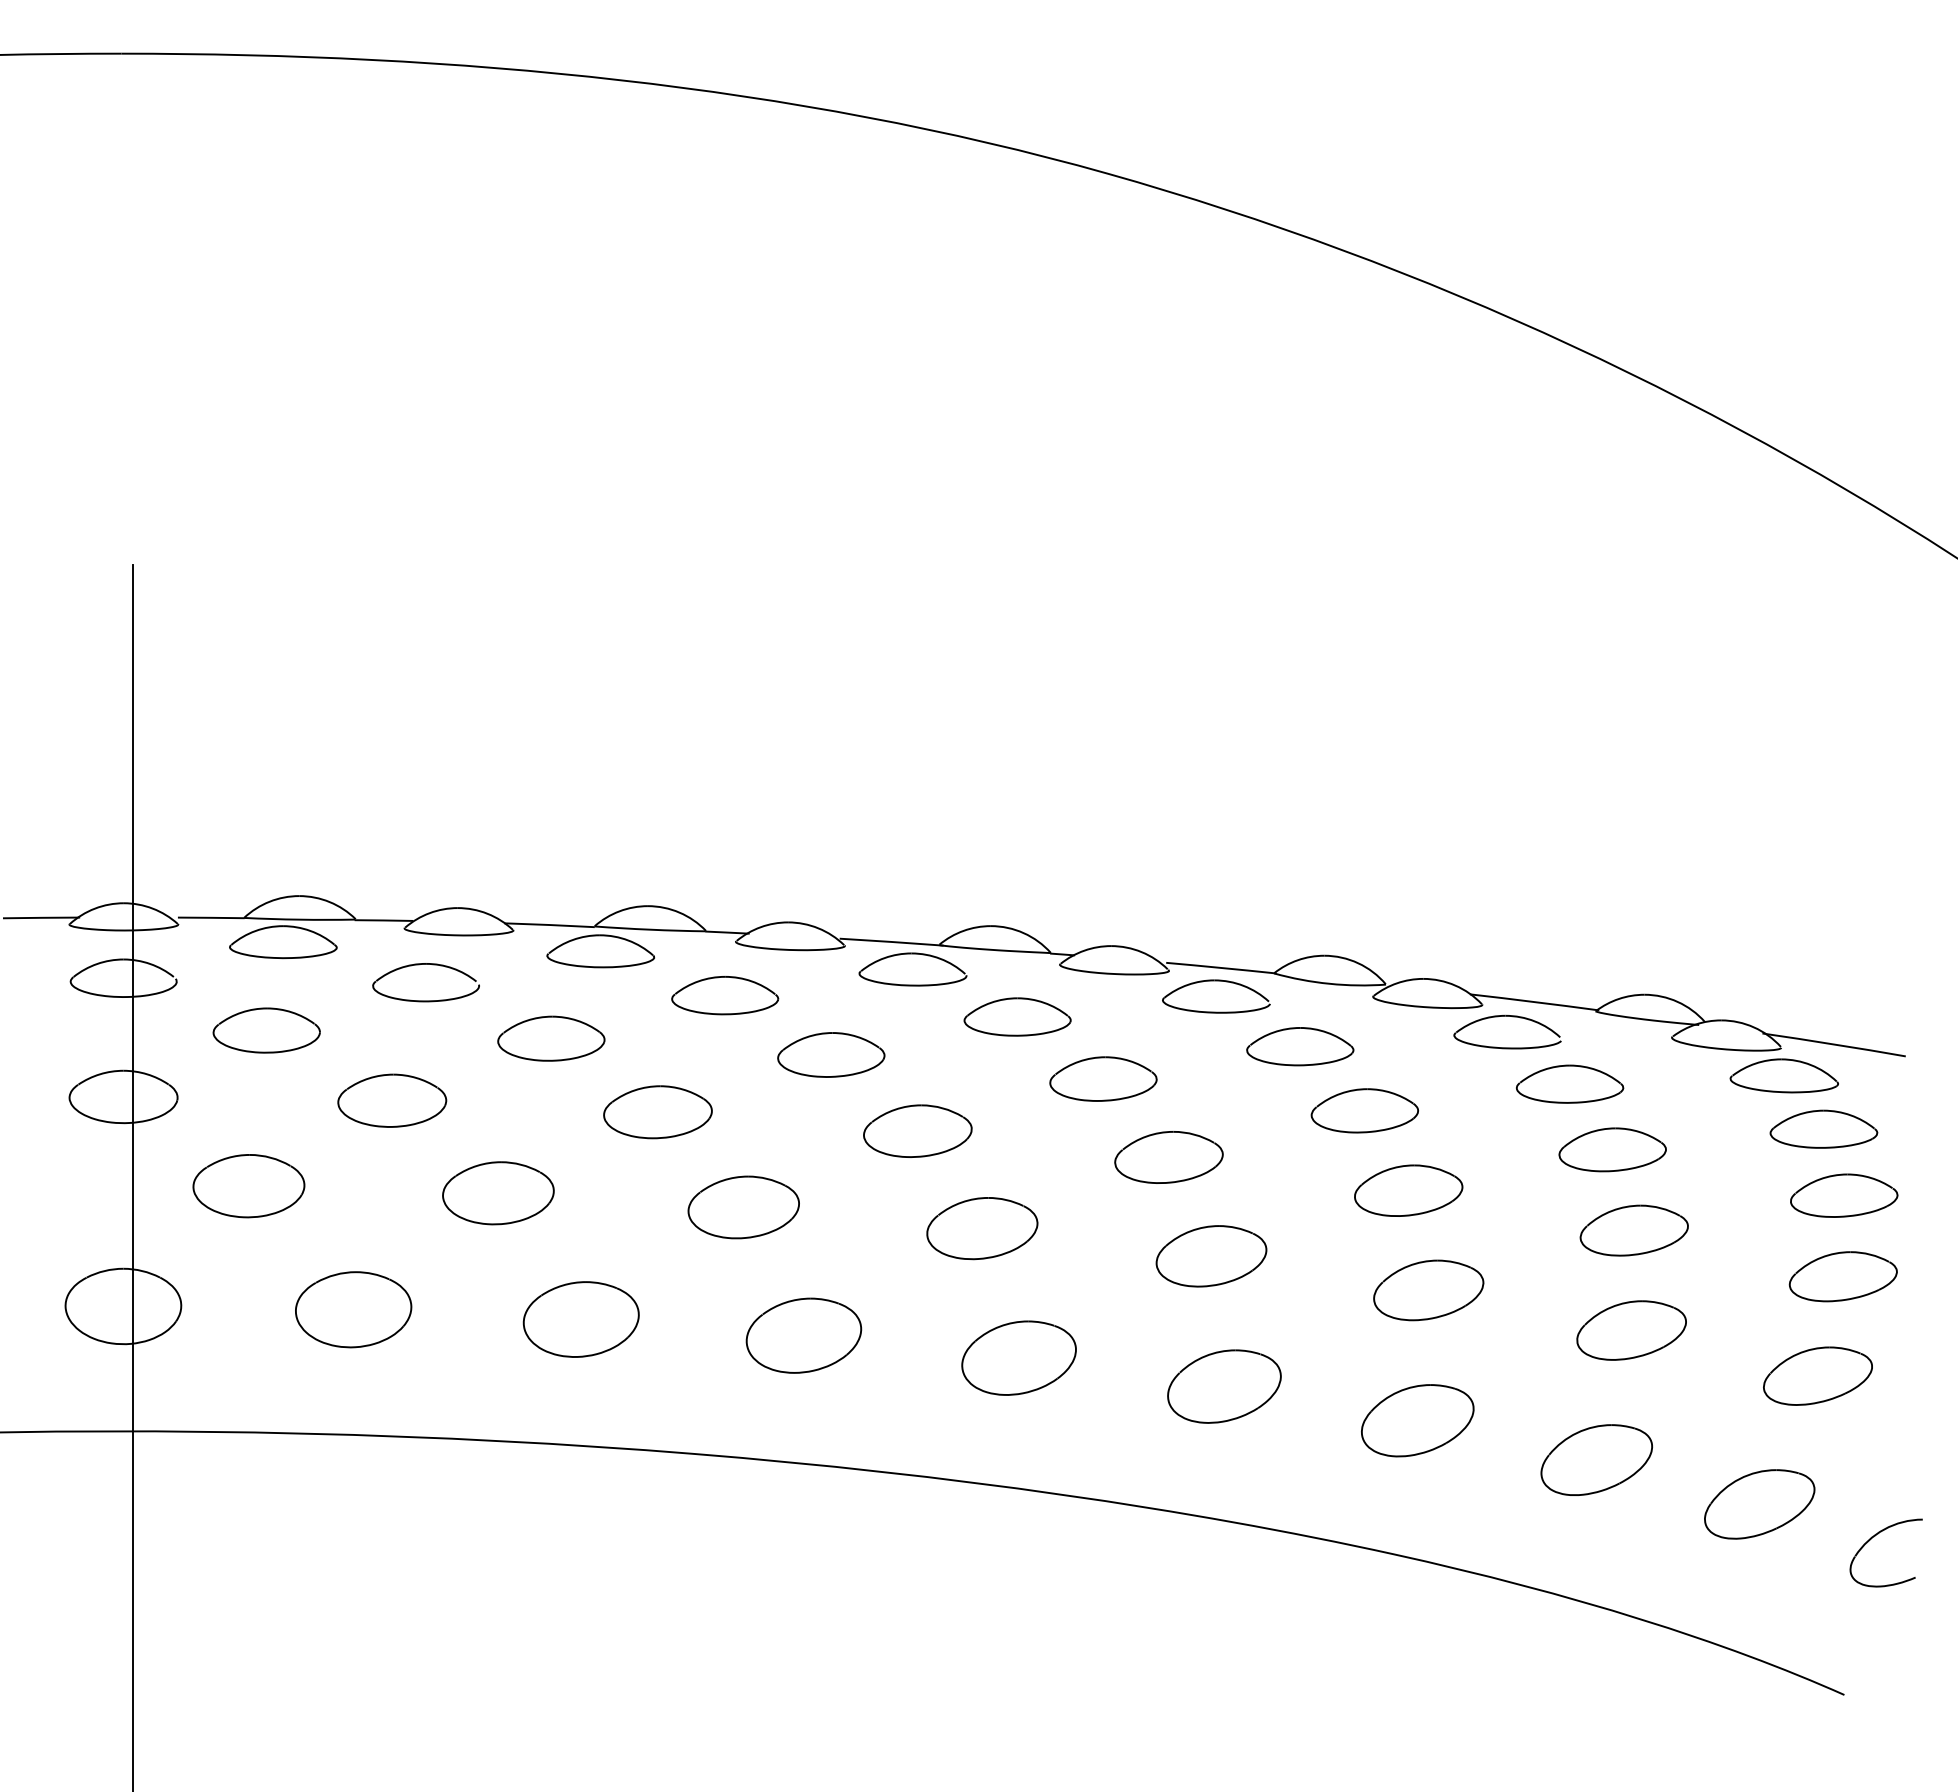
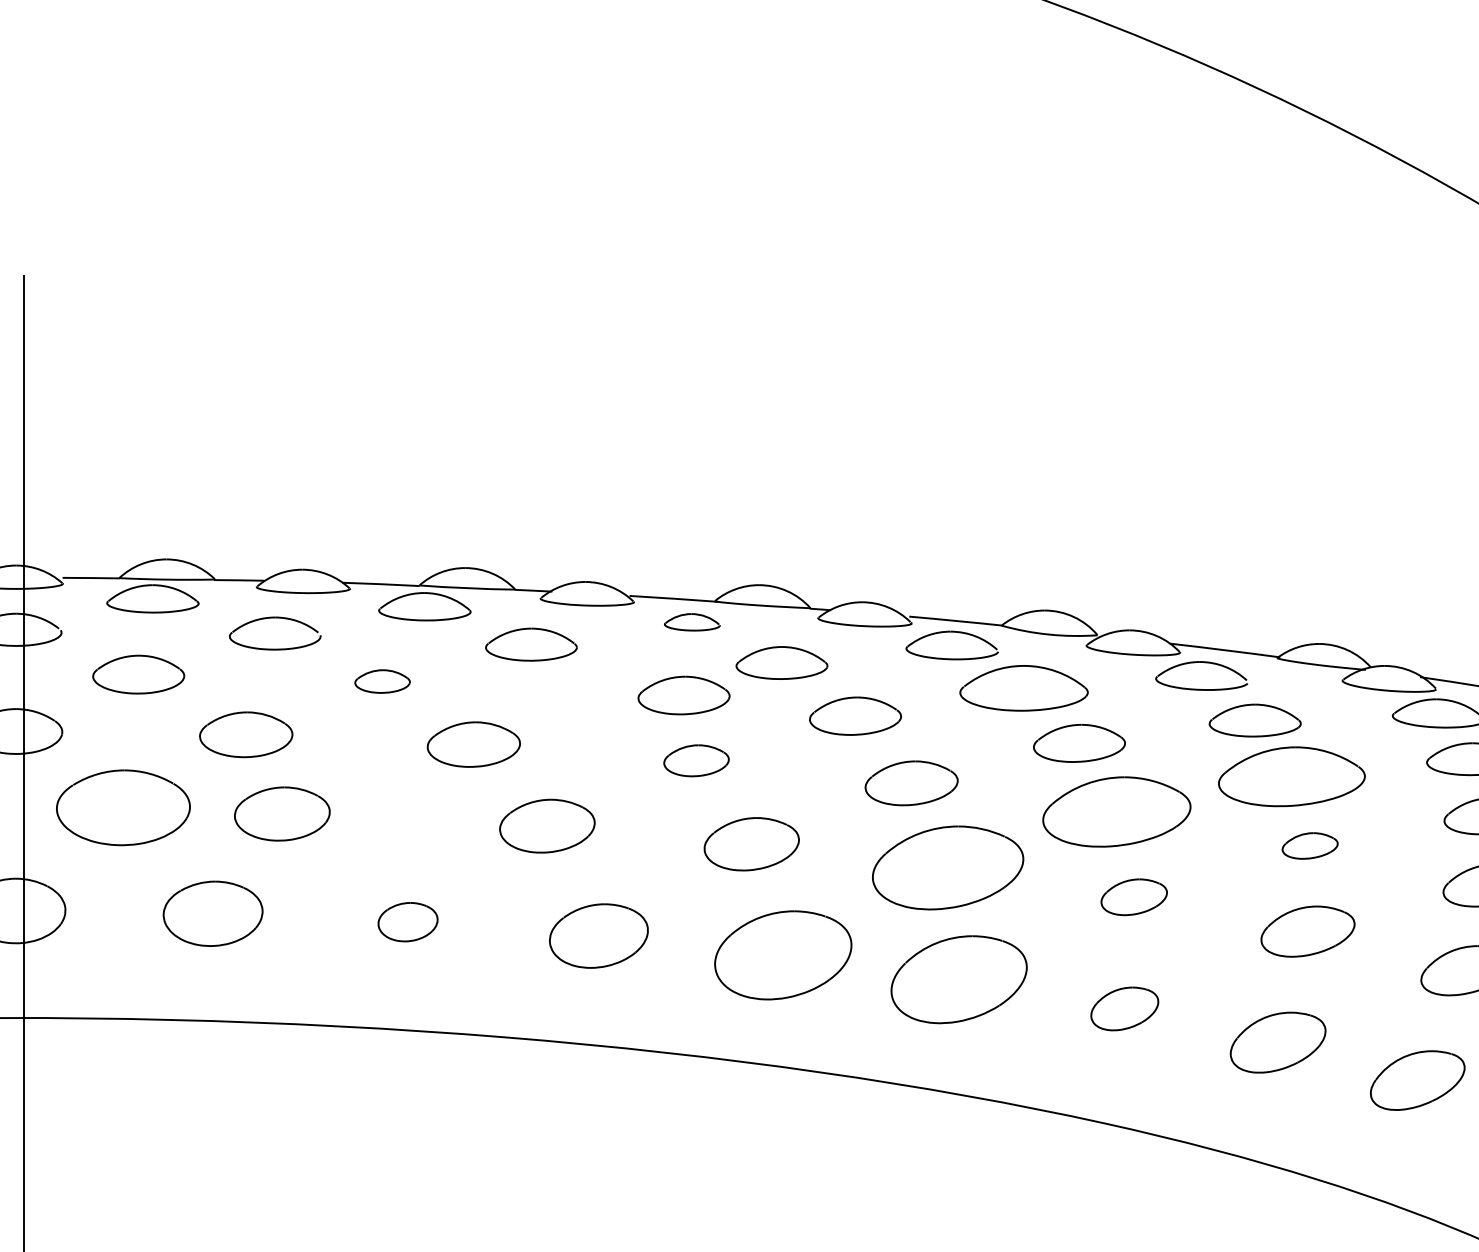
part: (912, 969) -> (691, 622), size x0.6
part: (551, 1038) -> (382, 681), size x0.6
part: (1300, 1046) -> (1024, 688), size x1.4
part: (831, 1054) -> (684, 695), moved
part: (917, 1130) -> (696, 760), size x0.7
part: (1612, 1149) -> (1291, 776), size x1.6
part: (248, 1186) -> (123, 808), size x1.4
part: (1408, 1190) -> (1116, 811), size x1.6
part: (498, 1193) -> (282, 814), moved
part: (1633, 1230) -> (1309, 845), size x0.6
part: (1211, 1256) -> (948, 868), size x1.6
part: (1428, 1290) -> (1133, 897), size x0.7
part: (580, 1319) -> (407, 922), size x0.6
part: (1018, 1357) -> (782, 954), size x1.4
part: (1224, 1386) -> (959, 979), size x1.4
part: (1417, 1420) -> (1124, 1008), size x0.7

